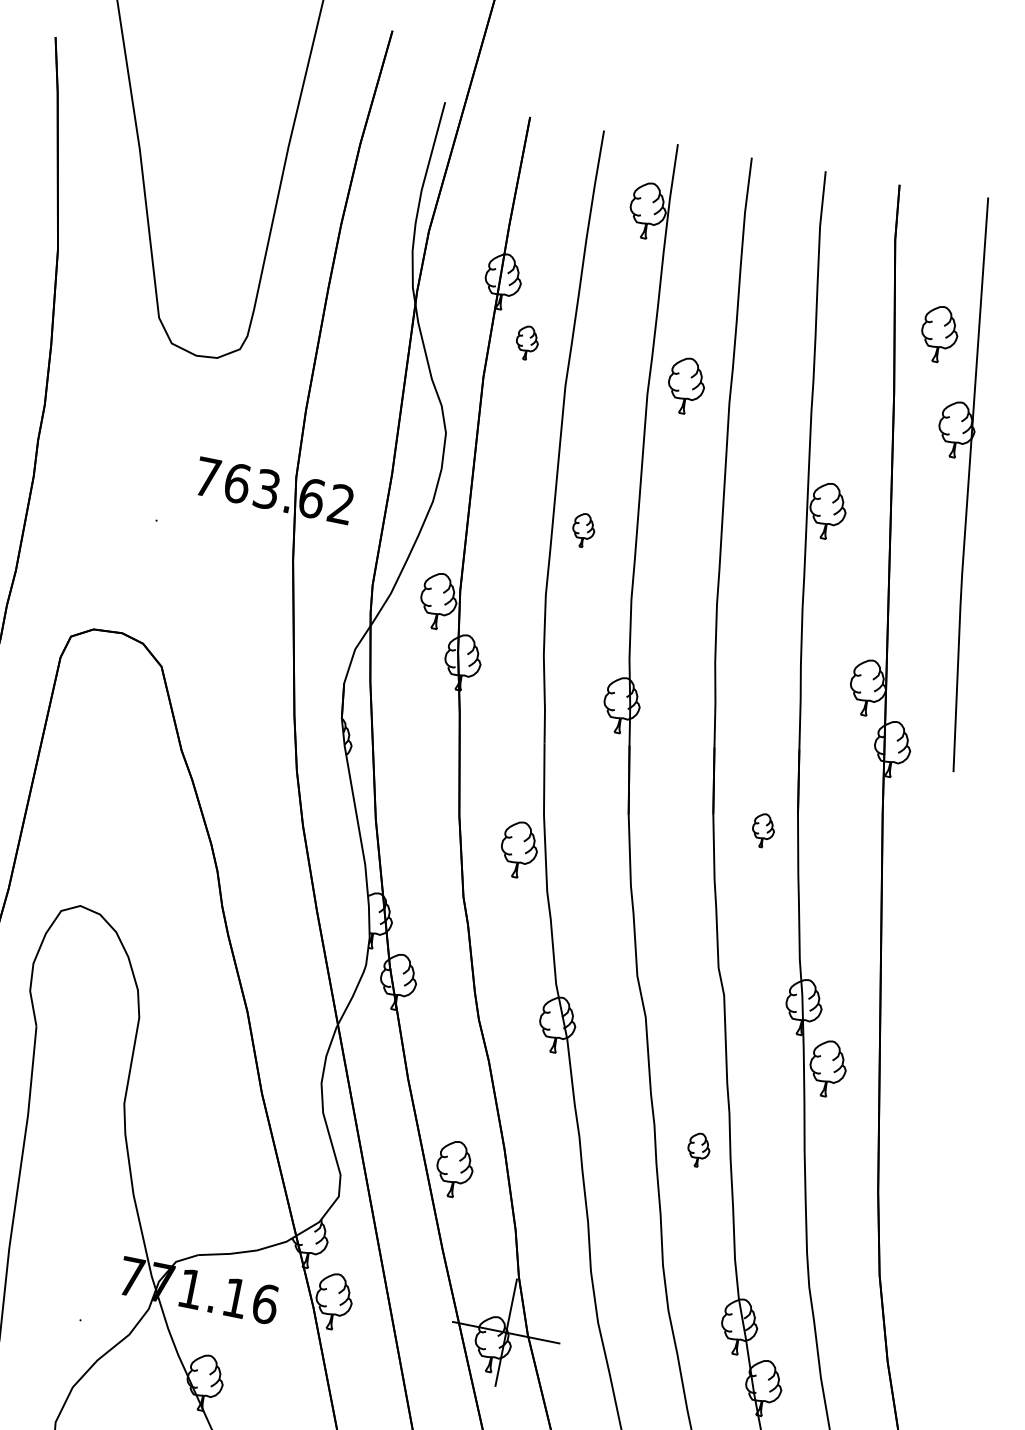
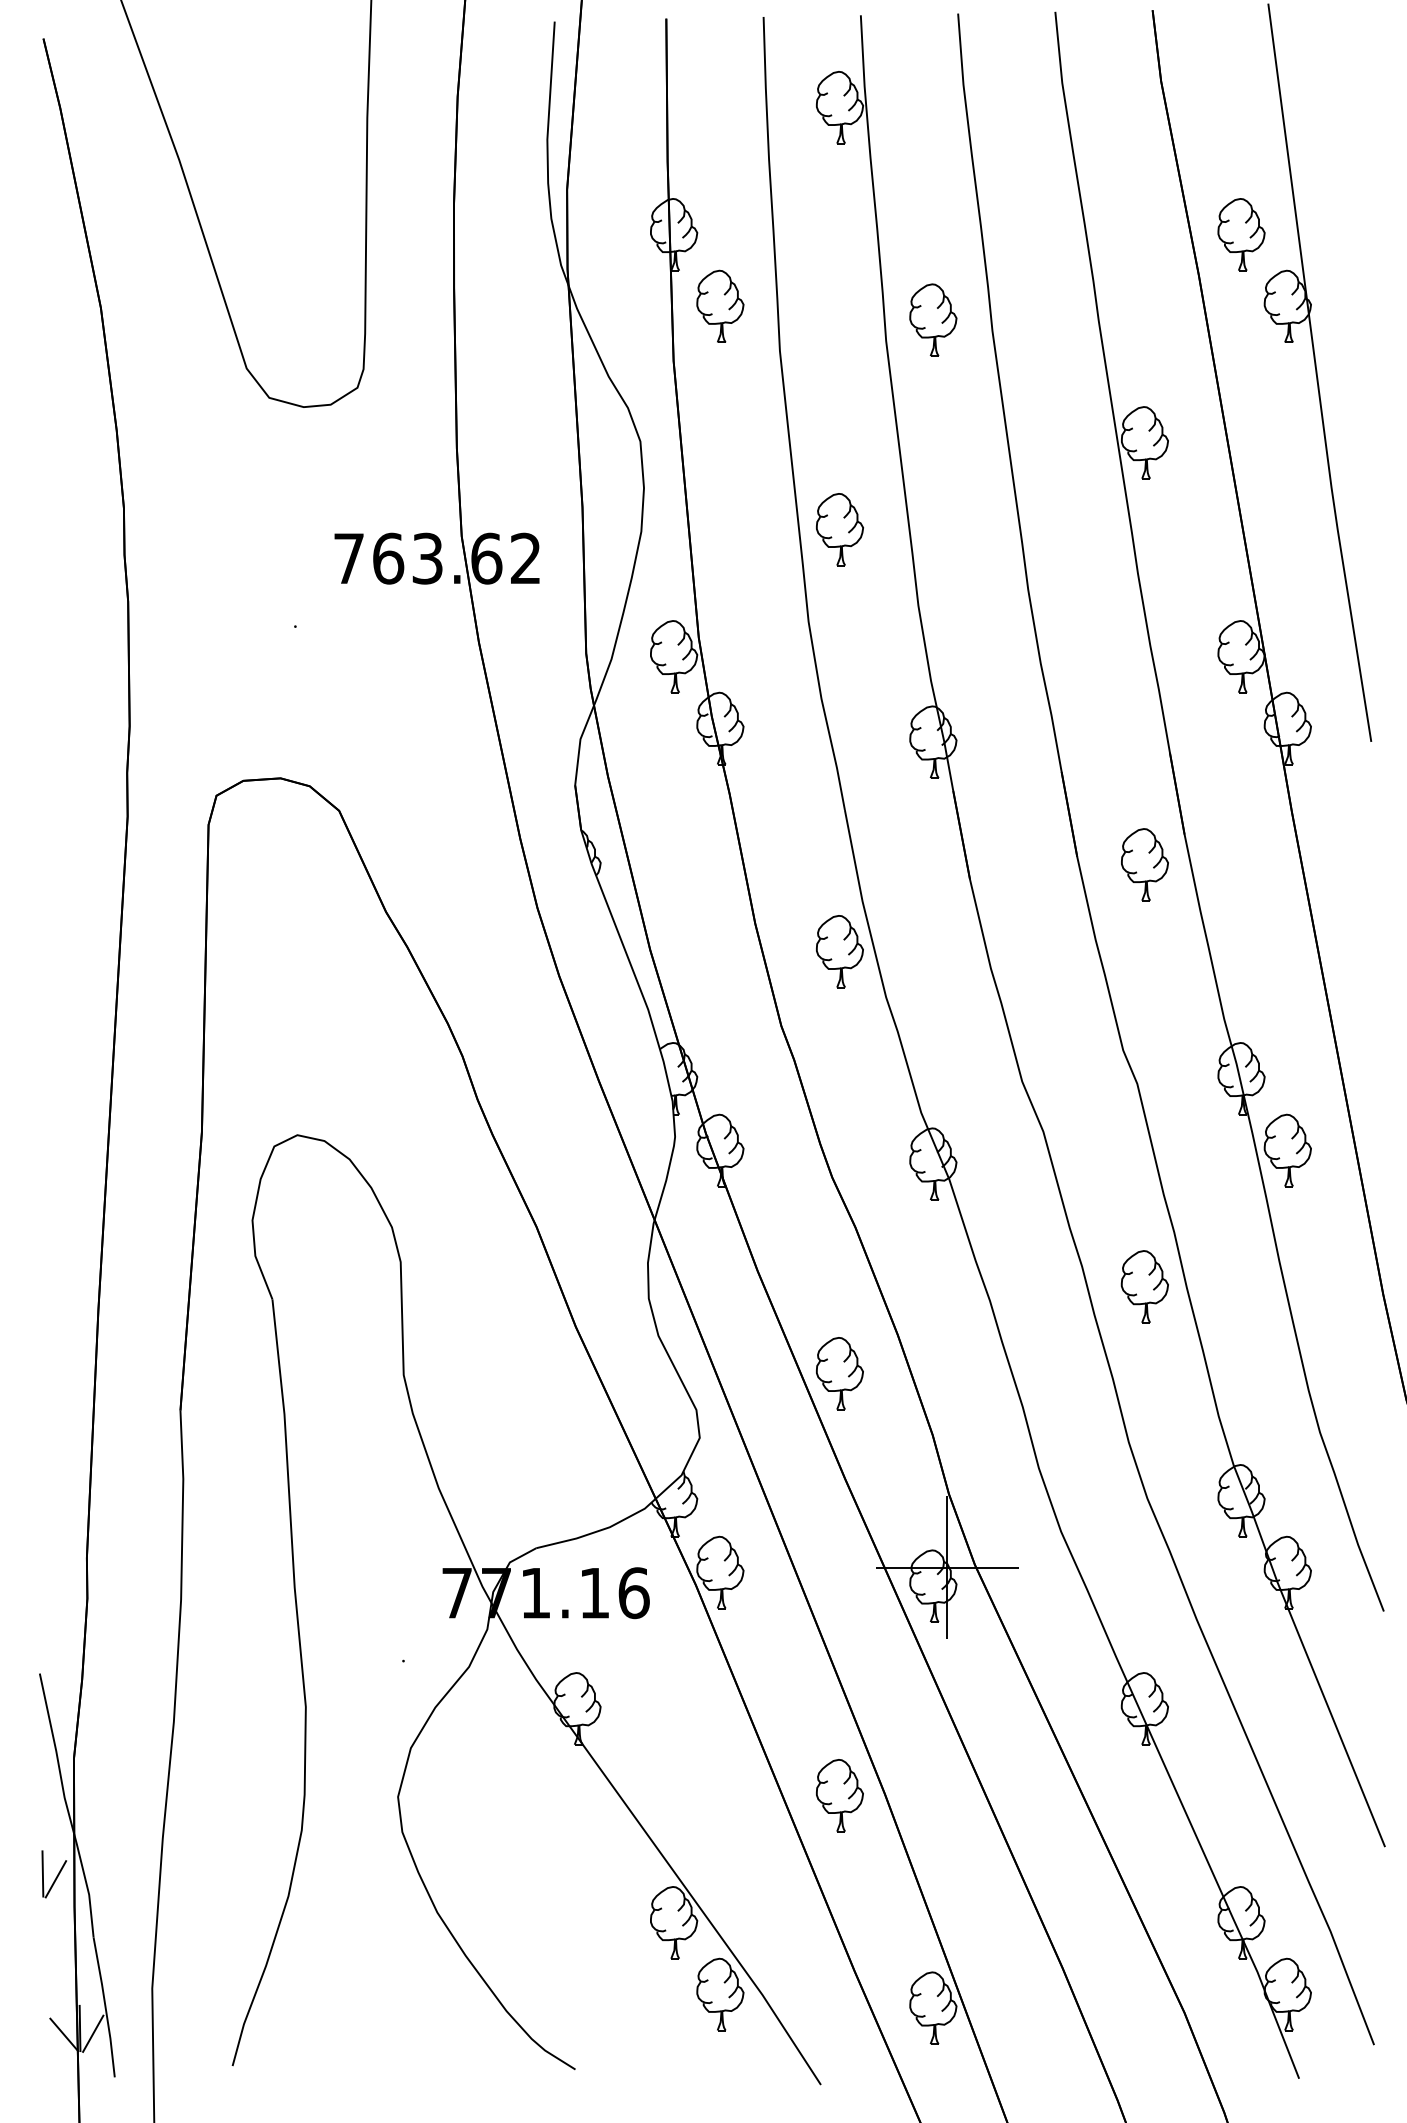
part: (939, 334) -> (1241, 234), moved
part: (527, 342) -> (720, 305), size x1.67
part: (583, 530) -> (839, 529), size x1.67
part: (763, 830) -> (1144, 864), size x1.67
part: (698, 1149) -> (1144, 1286), size x1.67

